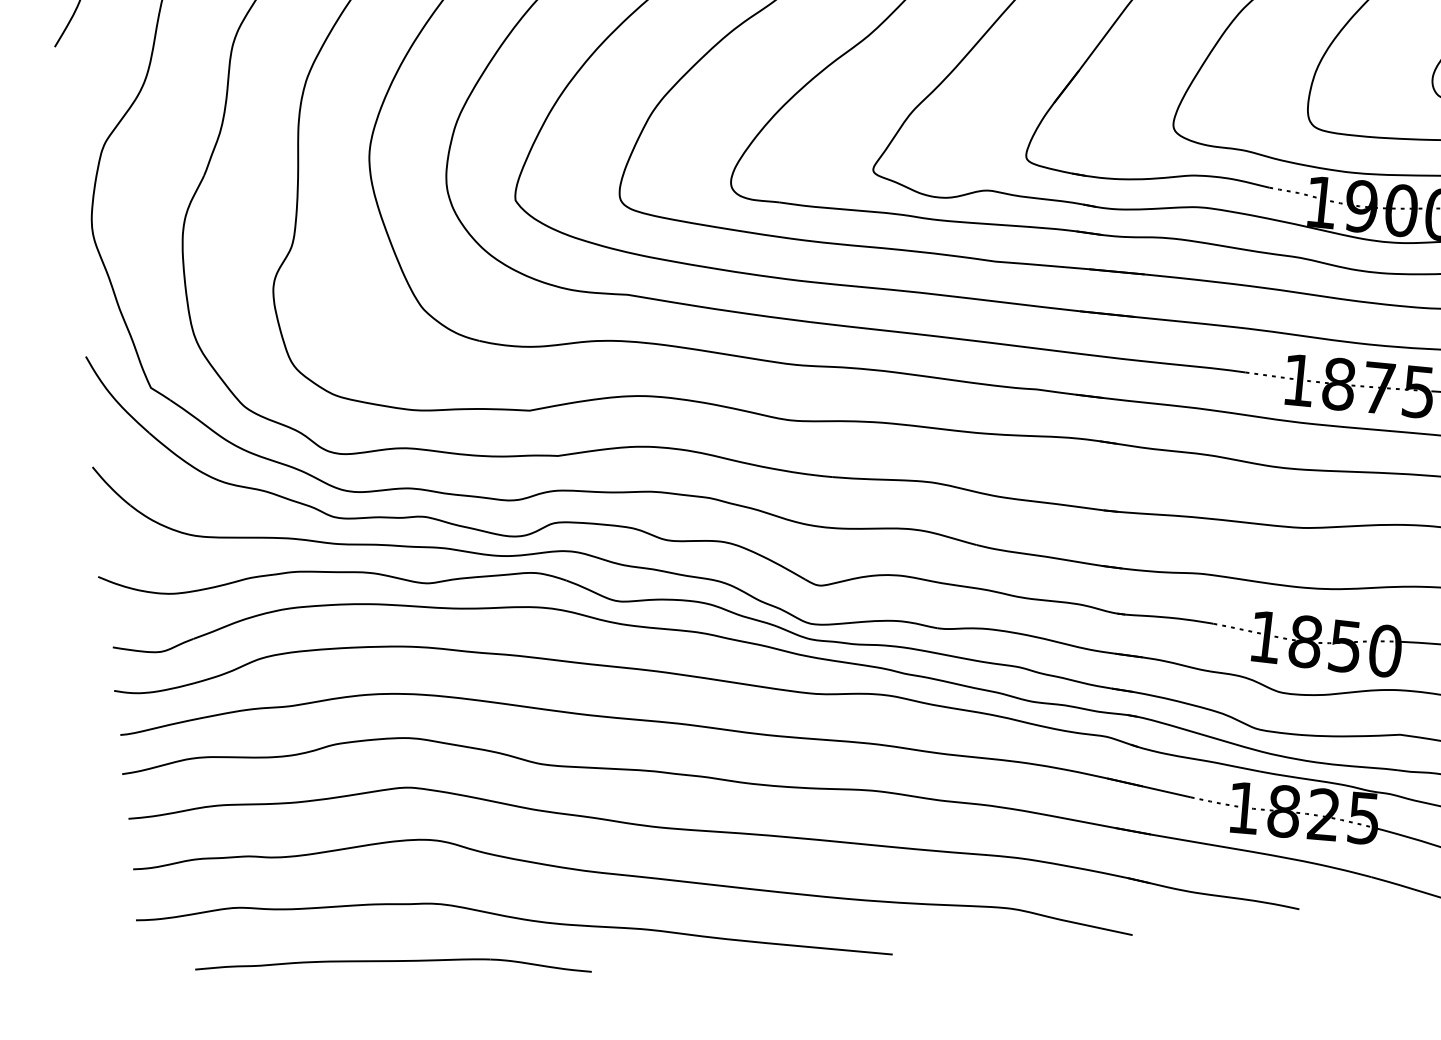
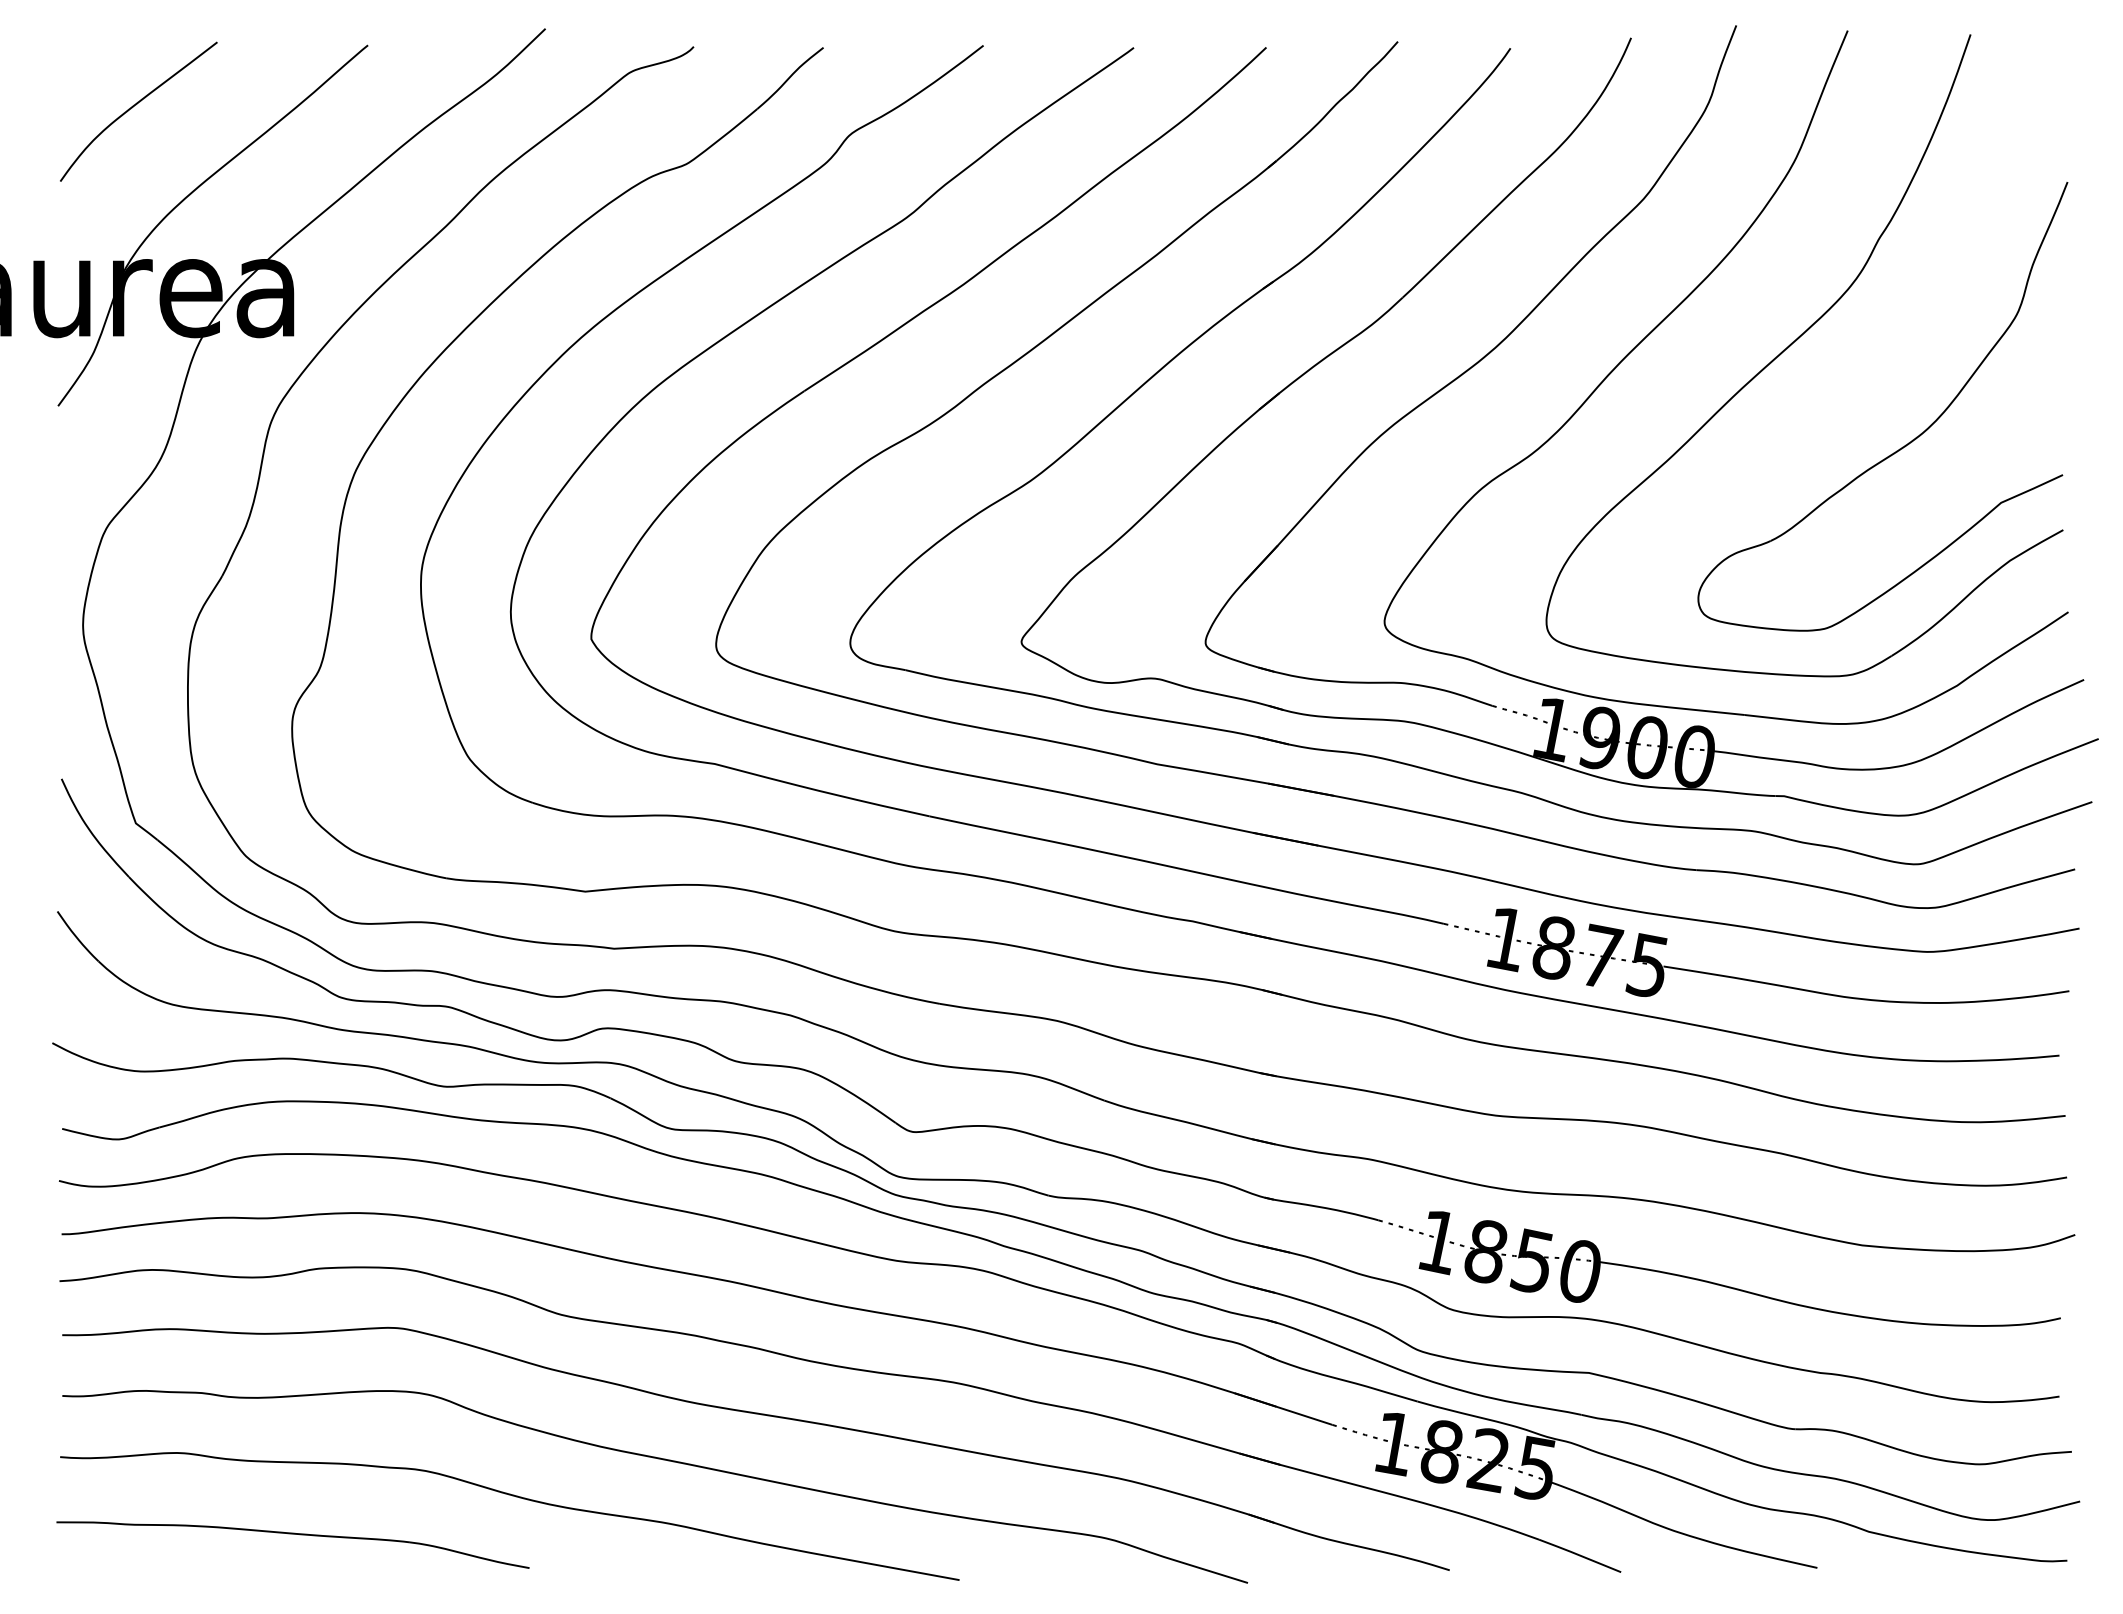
part: (392, 961) -> (292, 1534), moved

